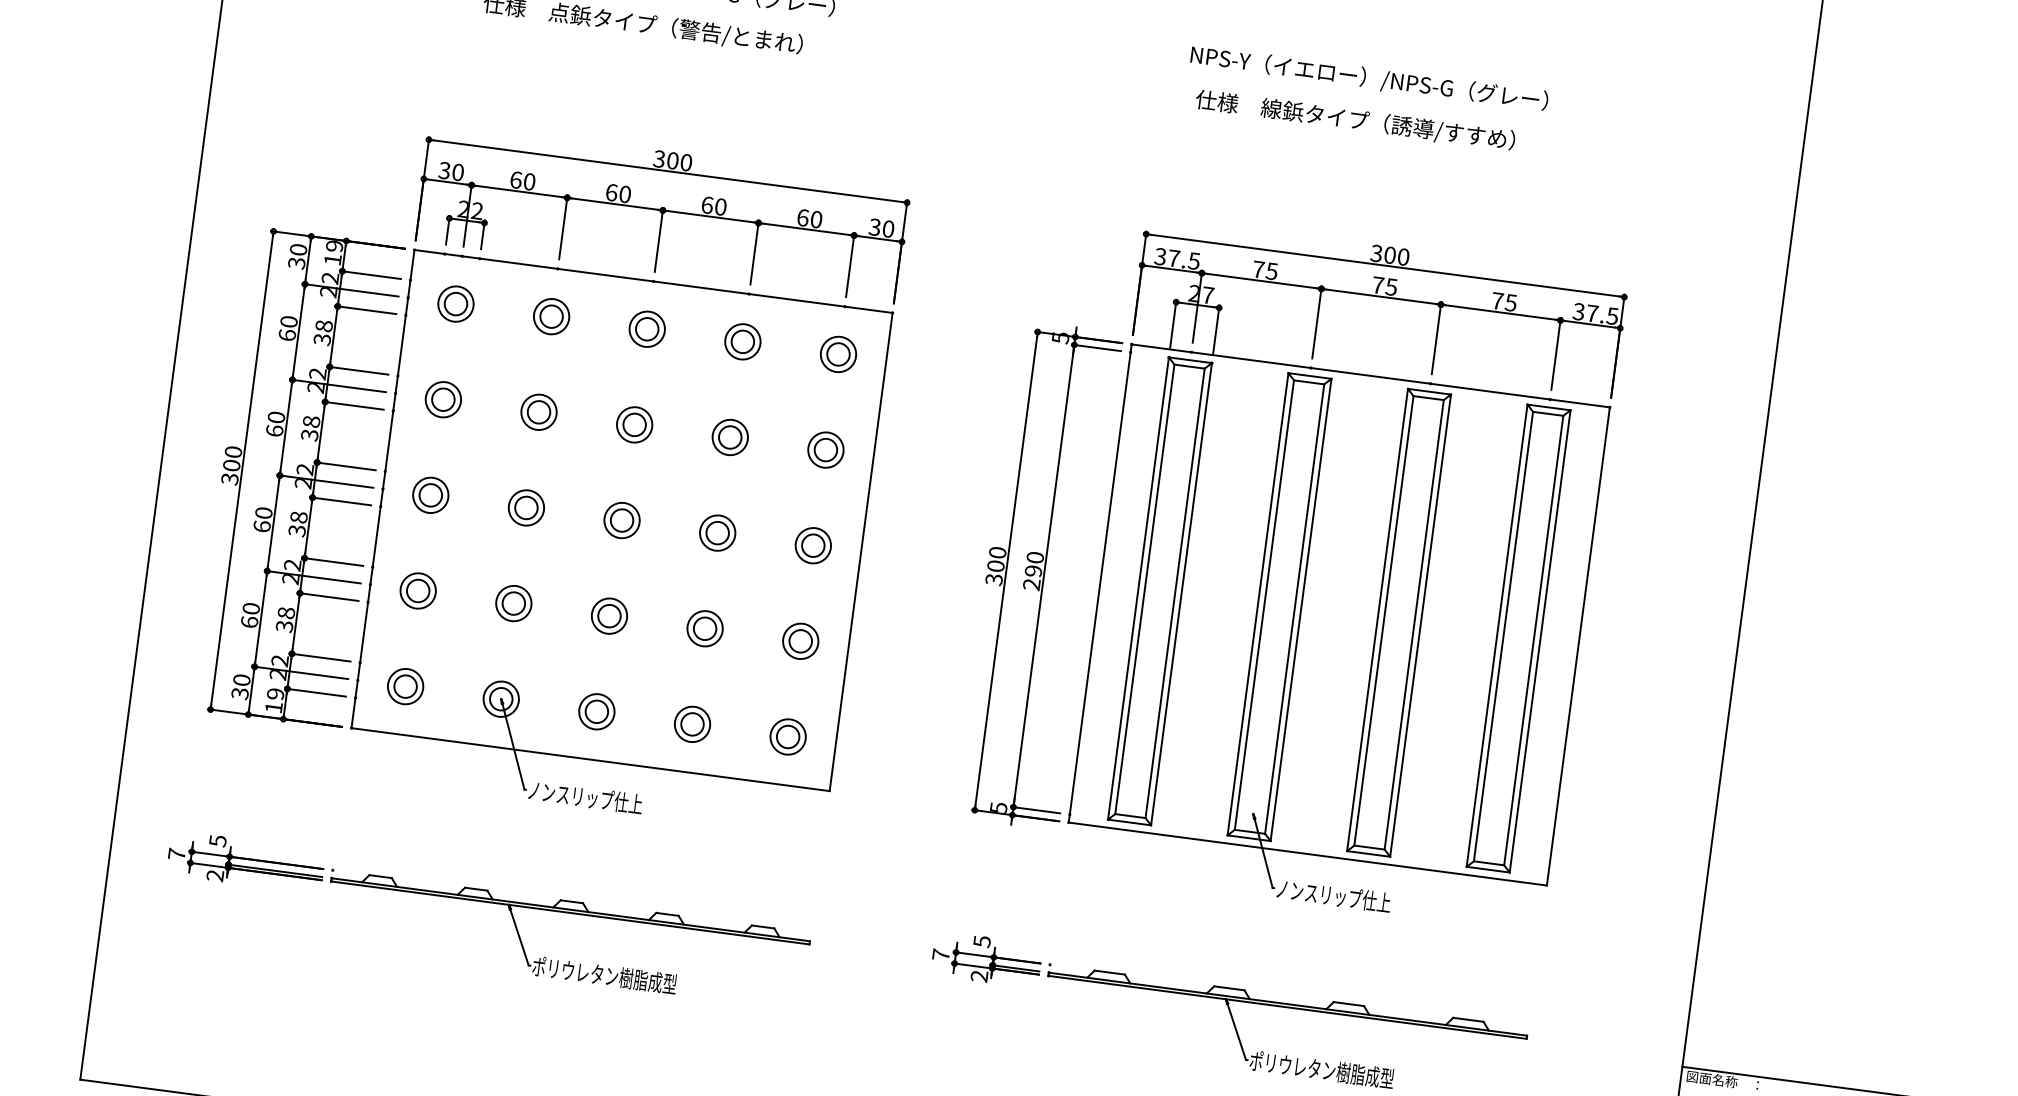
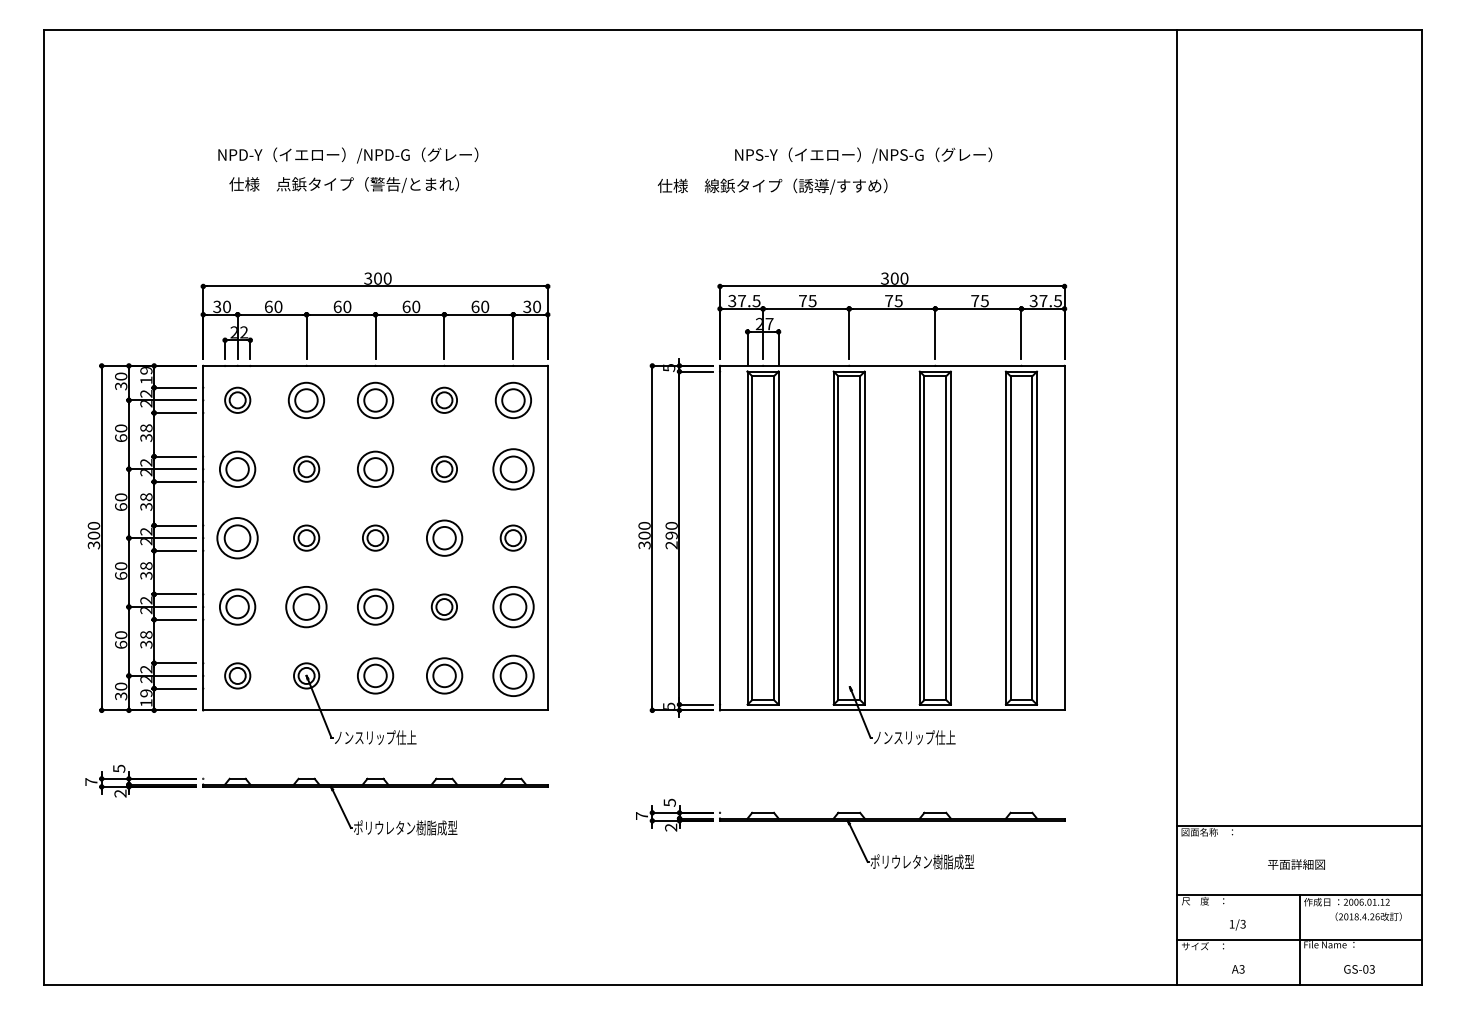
text: (1355, 120) -> (772, 186), moved
part: (551, 315) -> (306, 399), size x1.4
part: (647, 328) -> (375, 399), size x1.4
part: (837, 353) -> (512, 399), size x1.4
part: (443, 398) -> (237, 468), size x1.4
part: (634, 423) -> (375, 468), size x1.4
part: (824, 448) -> (512, 468), size x1.6
part: (430, 494) -> (237, 537), size x1.6
part: (716, 532) -> (443, 537), size x1.4
part: (418, 590) -> (237, 606), size x1.4
part: (513, 602) -> (306, 606), size x1.6
part: (609, 615) -> (375, 606), size x1.4
part: (799, 640) -> (512, 606), size x1.6
part: (596, 711) -> (375, 675), size x1.4
part: (691, 723) -> (443, 675), size x1.4
part: (787, 736) -> (512, 675), size x1.6
part: (488, 903) -> (316, 787), moved

